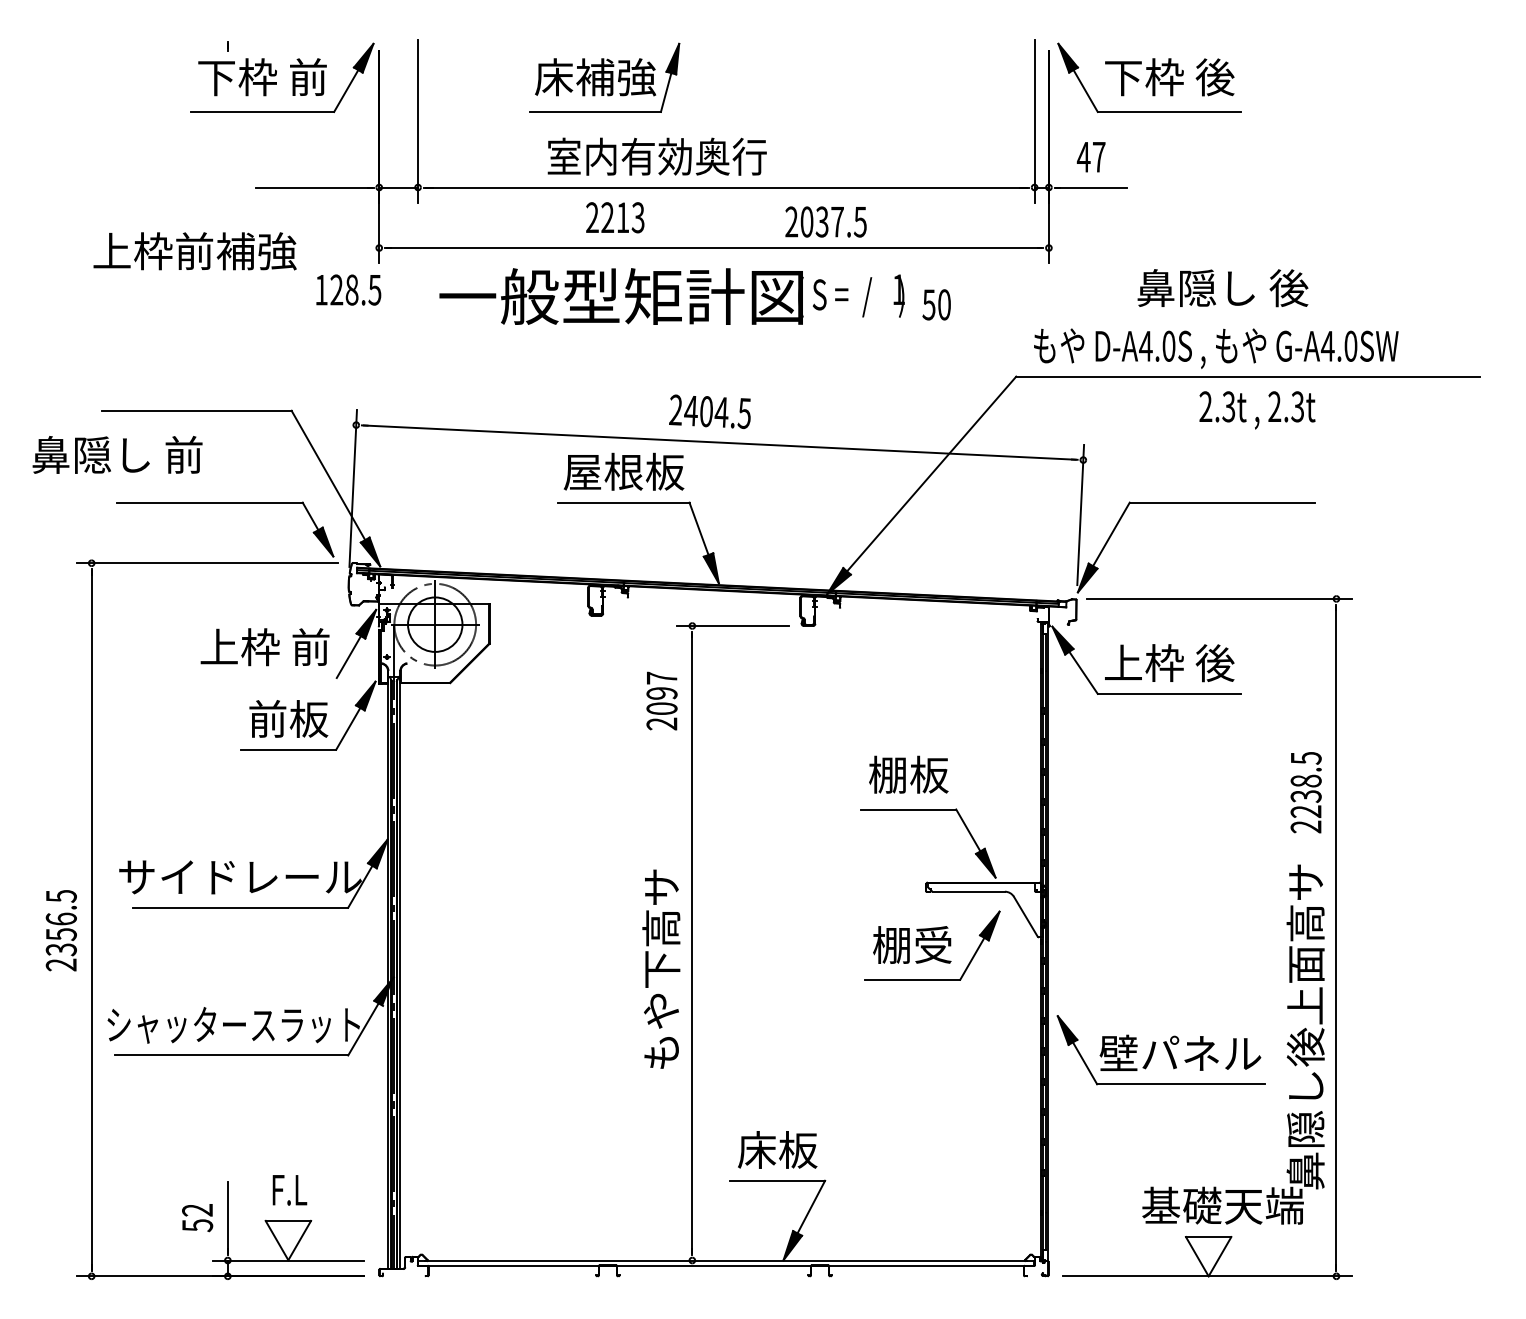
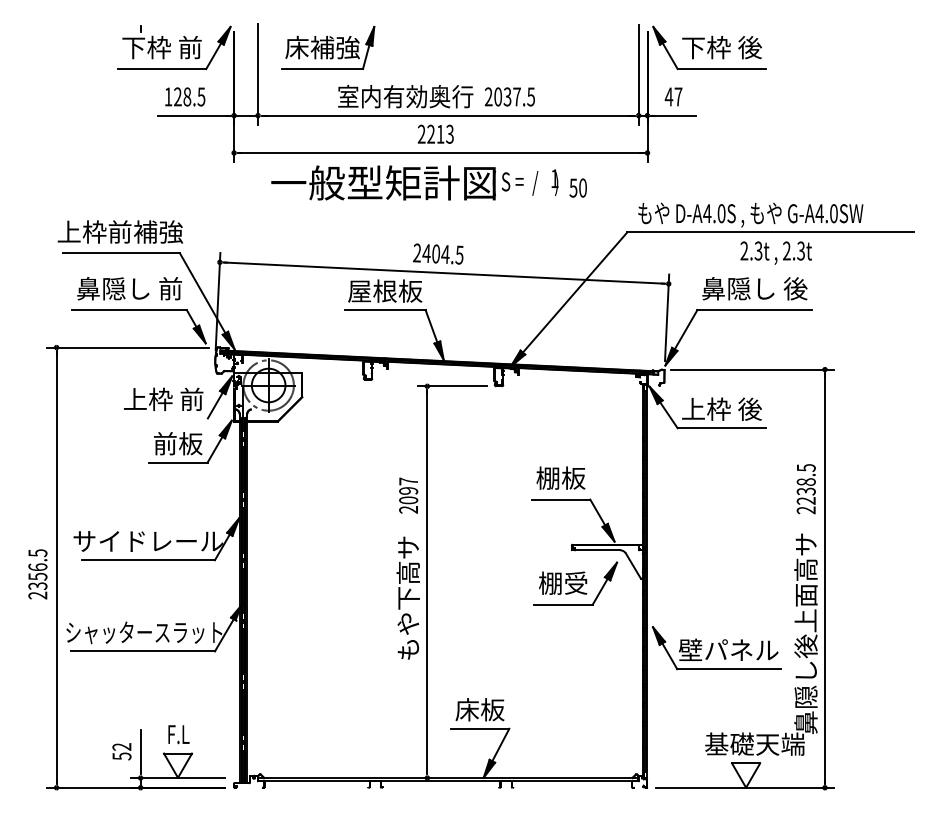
part: (605, 77) -> (328, 47), moved
text: (614, 216) -> (435, 133), moved
text: (825, 221) -> (509, 96), moved
text: (193, 250) -> (119, 231), moved
text: (1222, 287) -> (754, 288), moved
text: (349, 289) -> (185, 96), moved
text: (117, 454) -> (129, 288), moved
text: (661, 700) -> (408, 495), moved

